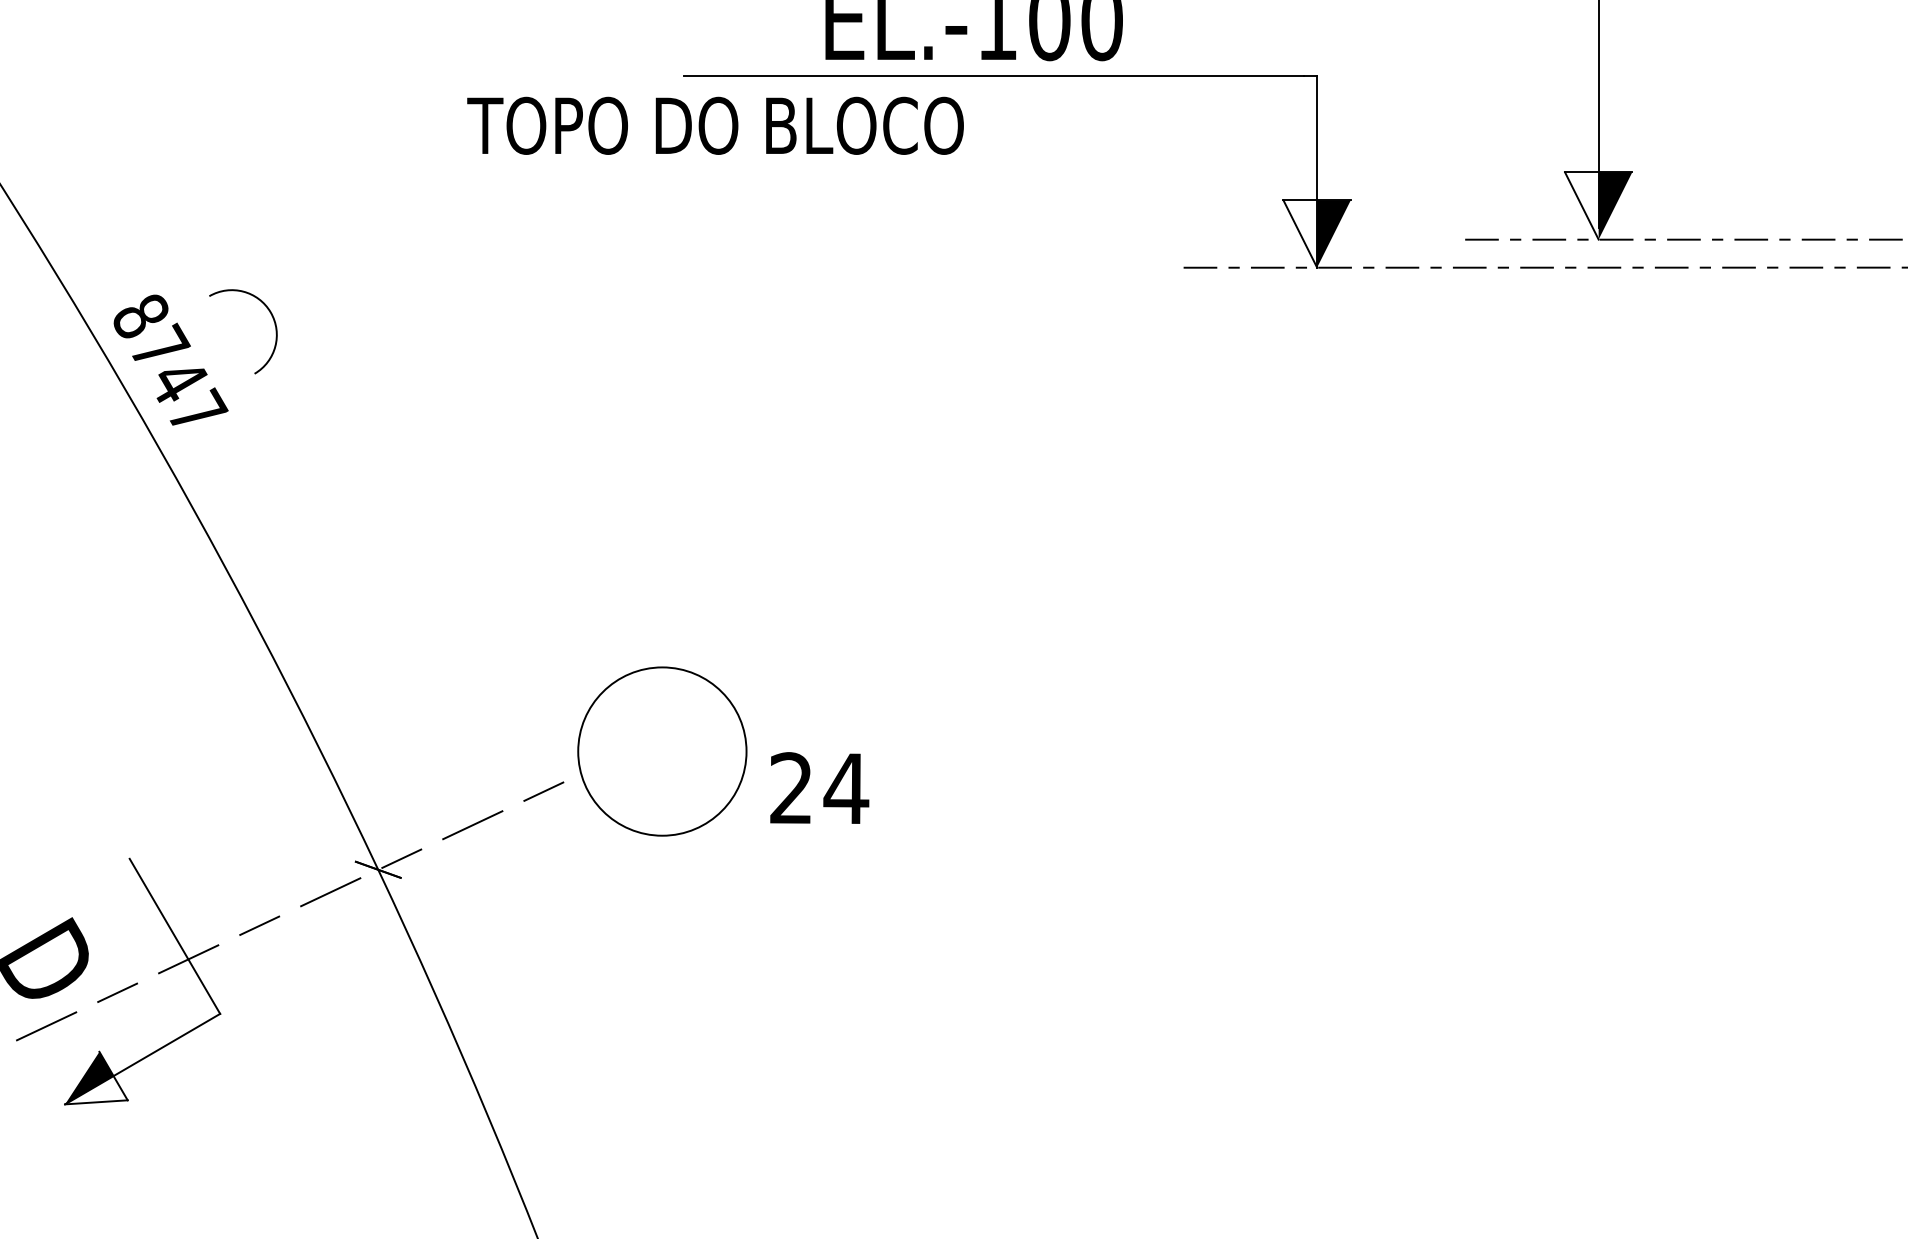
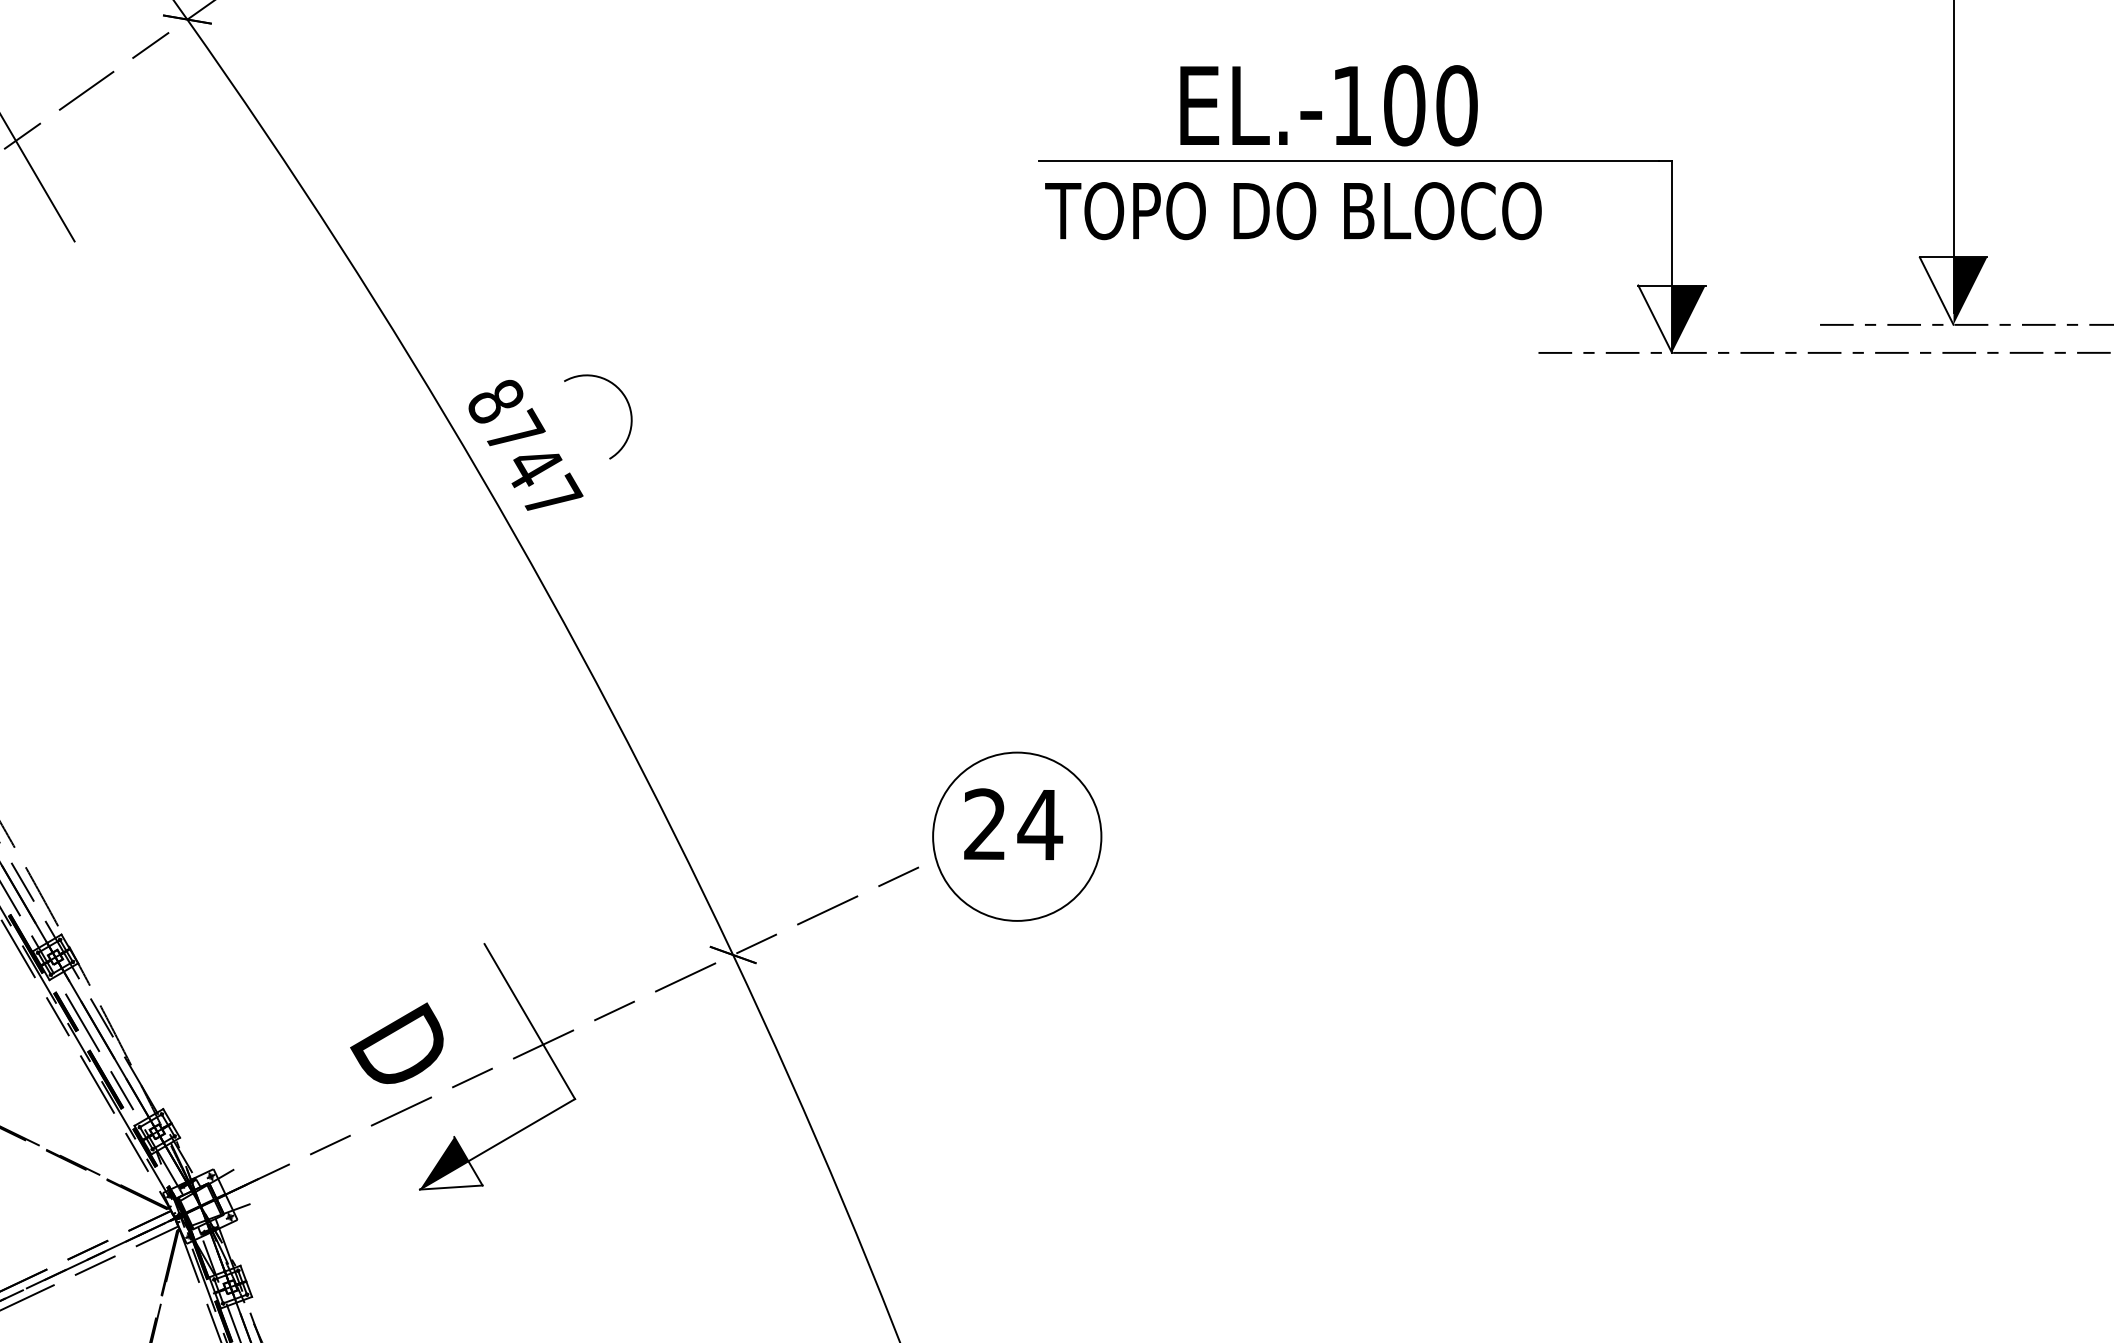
text: (715, 126) -> (1293, 211), moved
text: (819, 788) -> (1013, 824), moved

